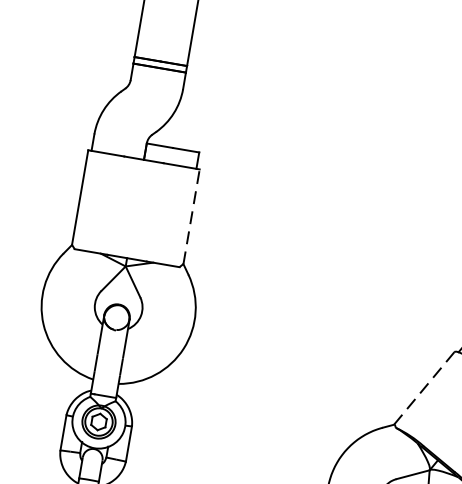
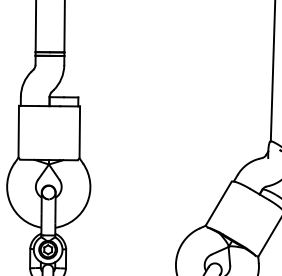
line: (190, 216) -> (79, 132), dashed -> solid
line: (424, 387) -> (218, 203), dashed -> solid

